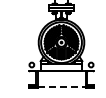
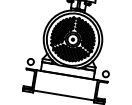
line: (62, 86) -> (65, 95), dashed -> solid

